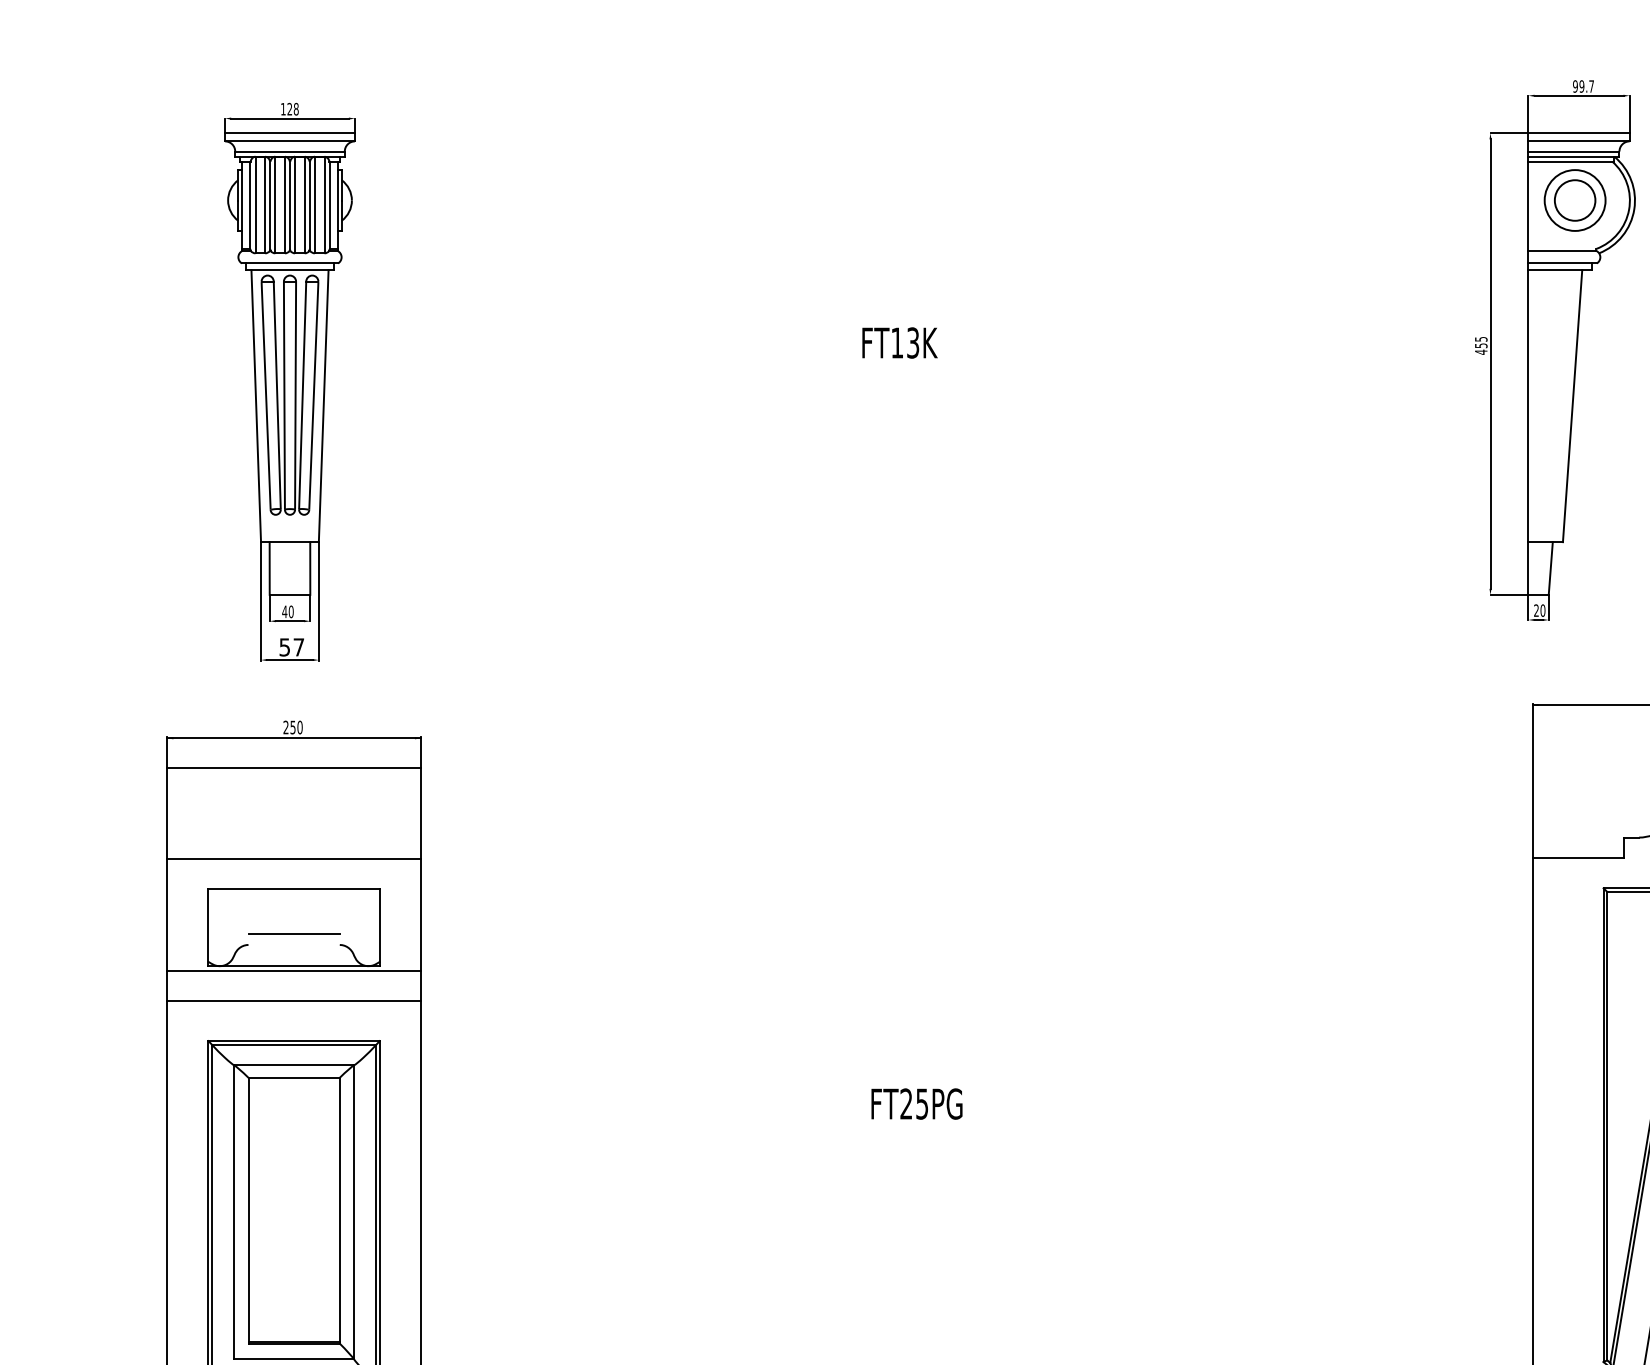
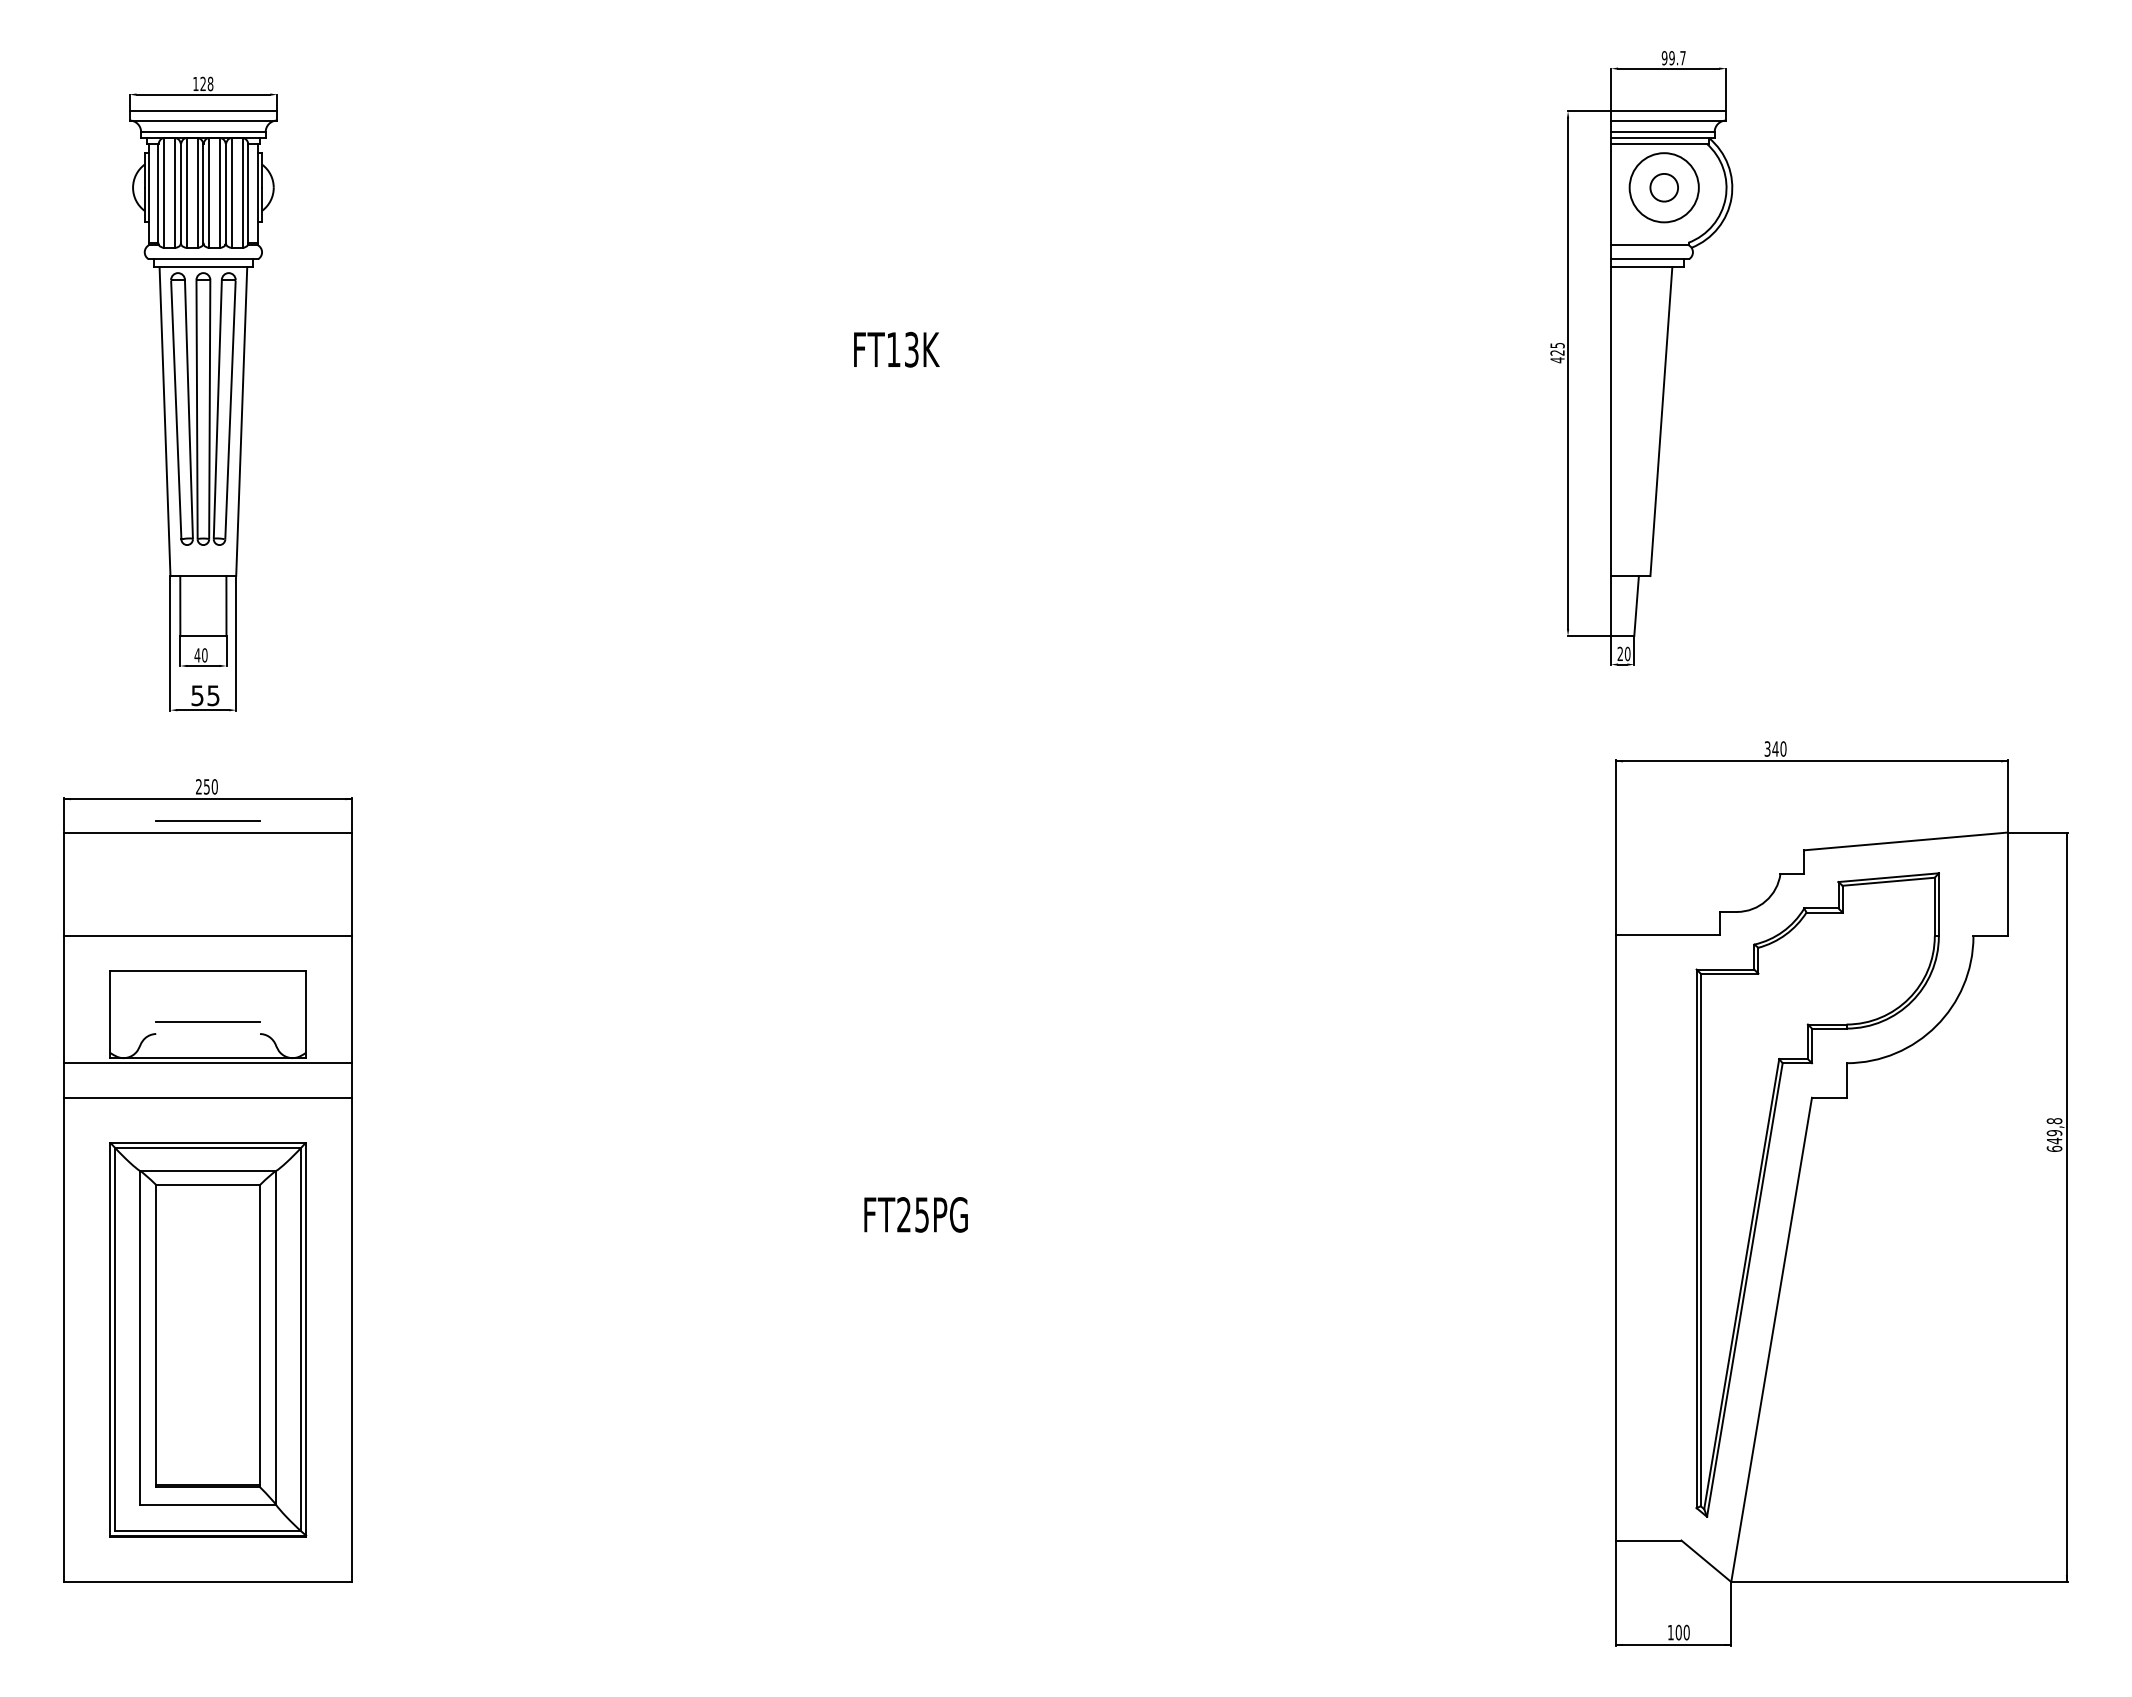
circle: (1575, 200) -> (1664, 187), size x0.6
text: (1481, 345) -> (1557, 352), 455 -> 425
text: (298, 647) -> (213, 695), 57 -> 55
line: (293, 757) -> (207, 820), added

